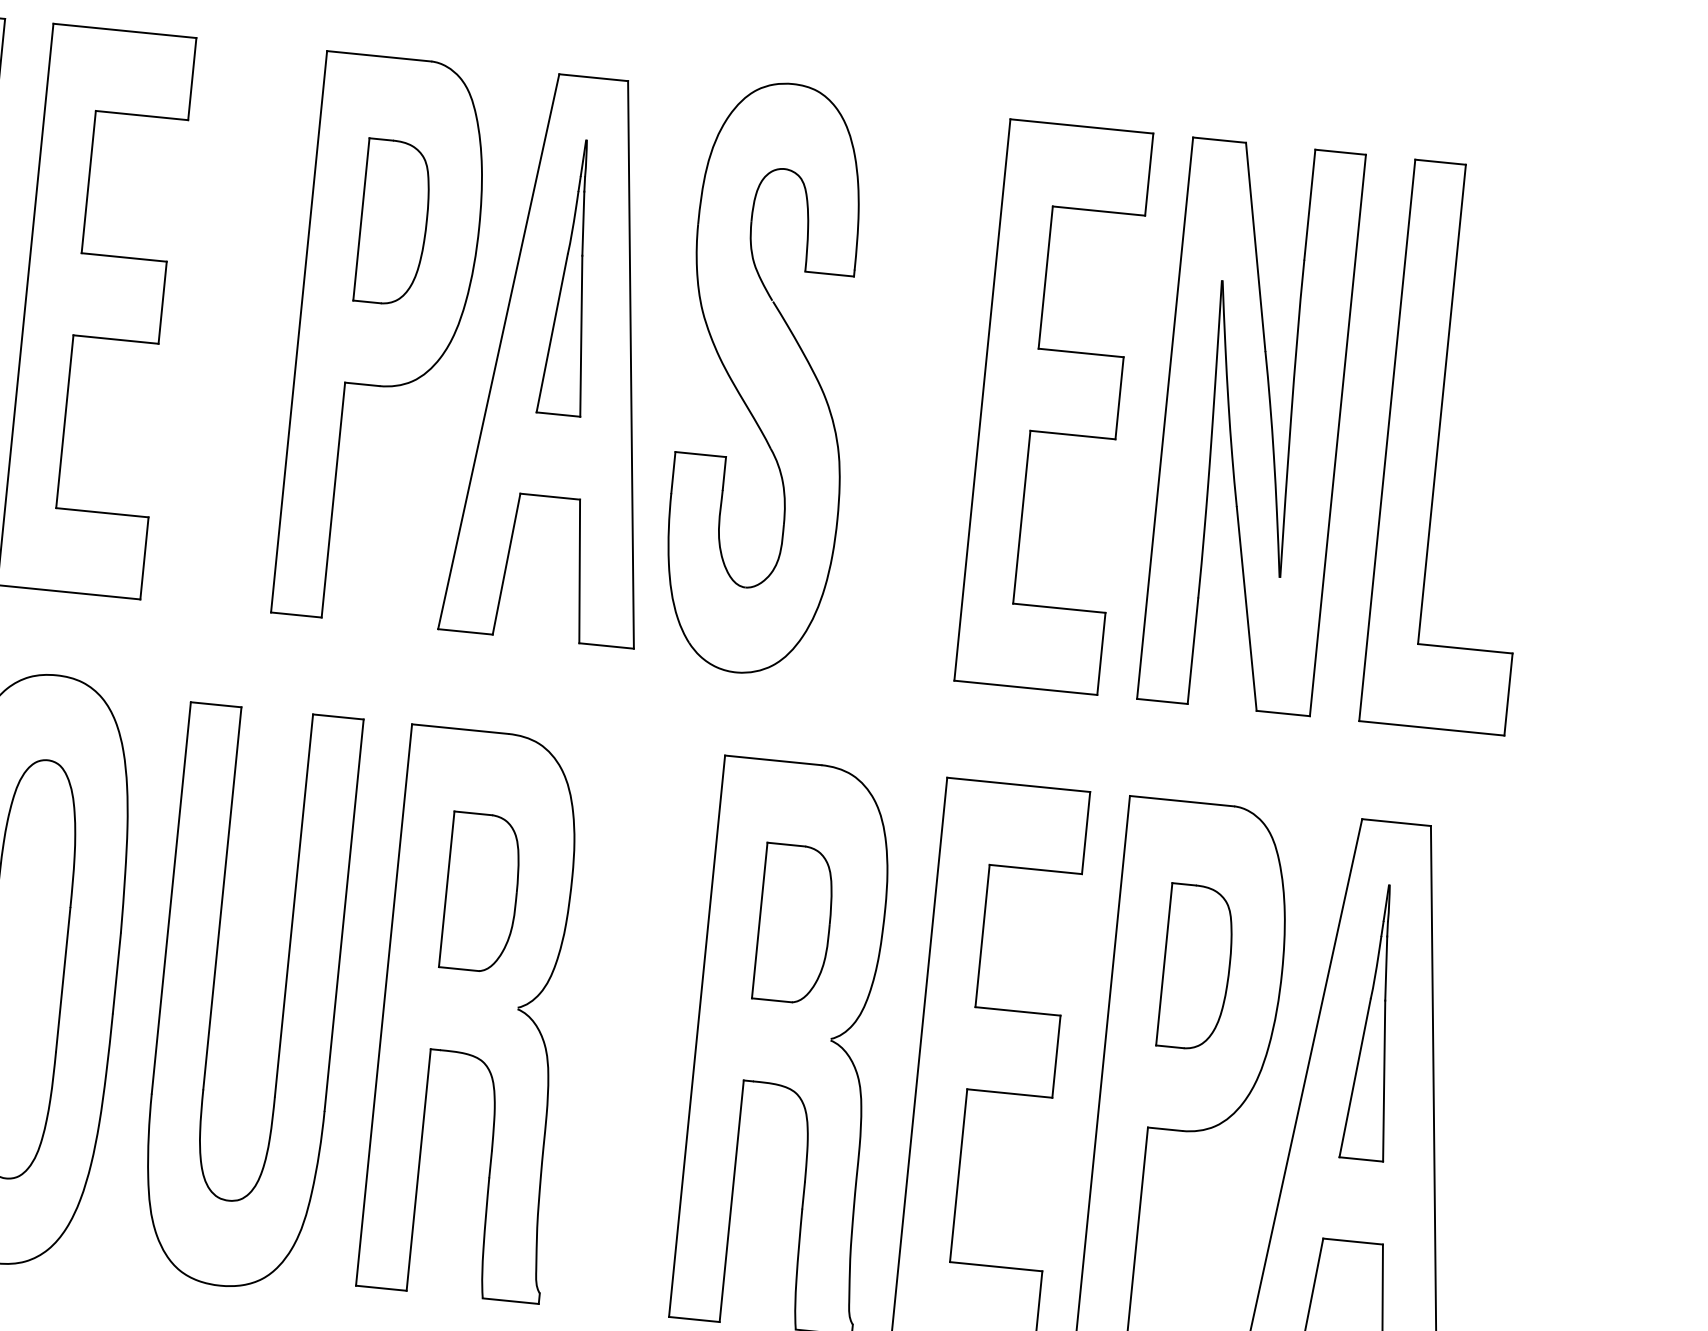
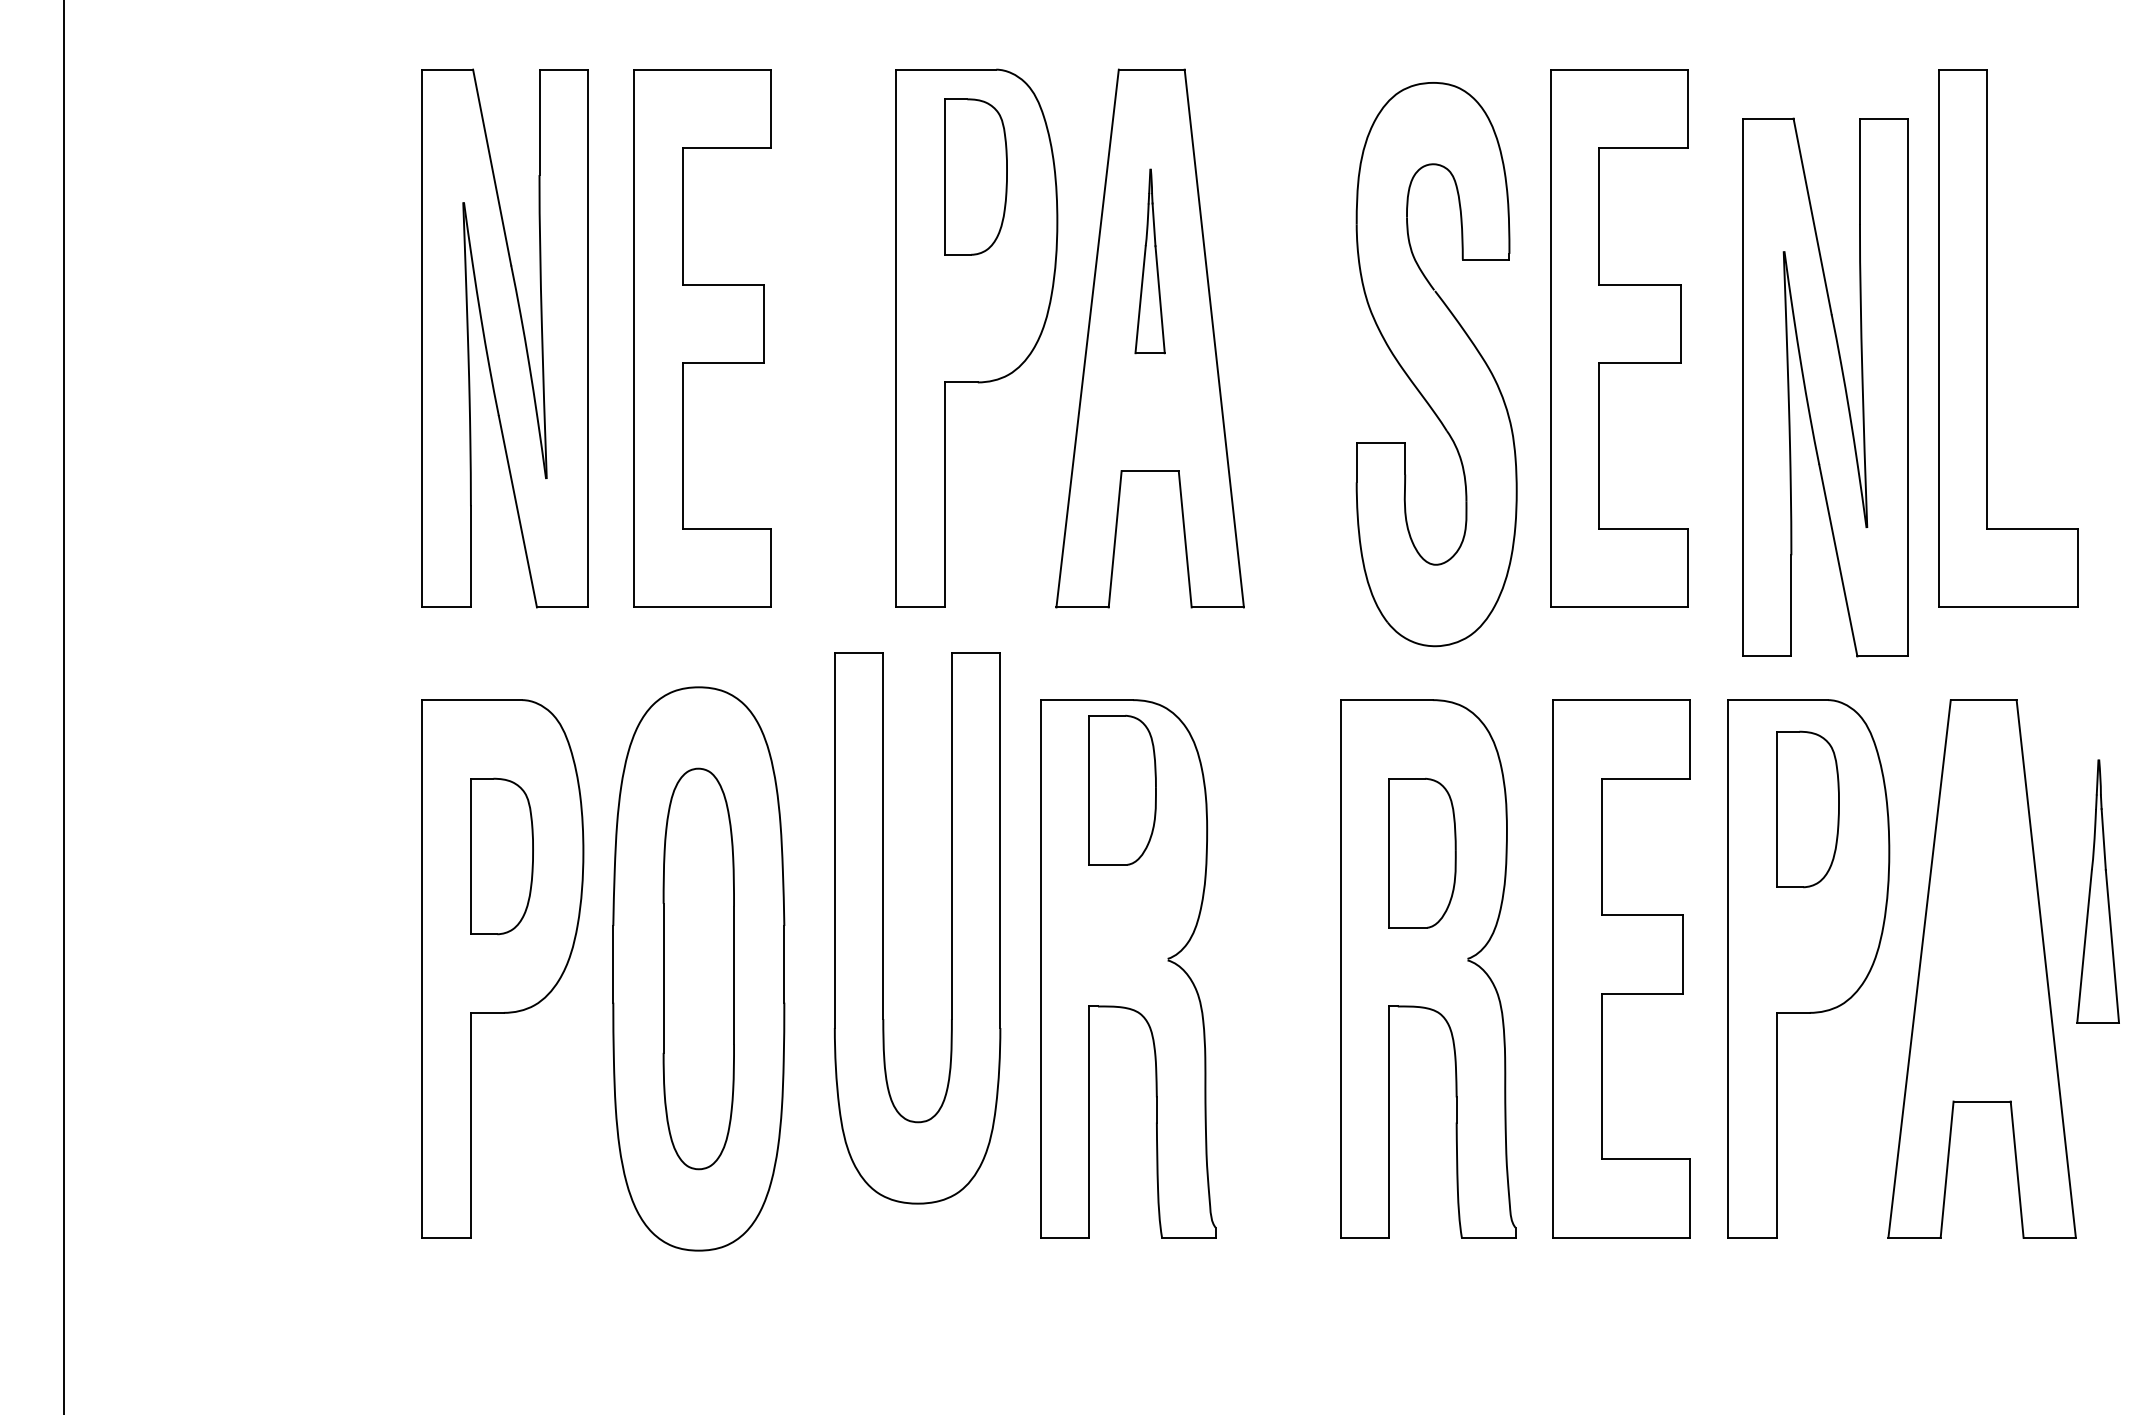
part: (393, 222) -> (975, 176), moved
part: (571, 277) -> (1149, 261), size x0.7
part: (766, 378) -> (1436, 364), moved
part: (1251, 426) -> (1825, 387), moved
part: (481, 891) -> (1122, 789), moved
part: (1196, 967) -> (1807, 809), moved
part: (212, 994) -> (883, 928), moved
part: (1374, 1022) -> (2097, 891), moved

